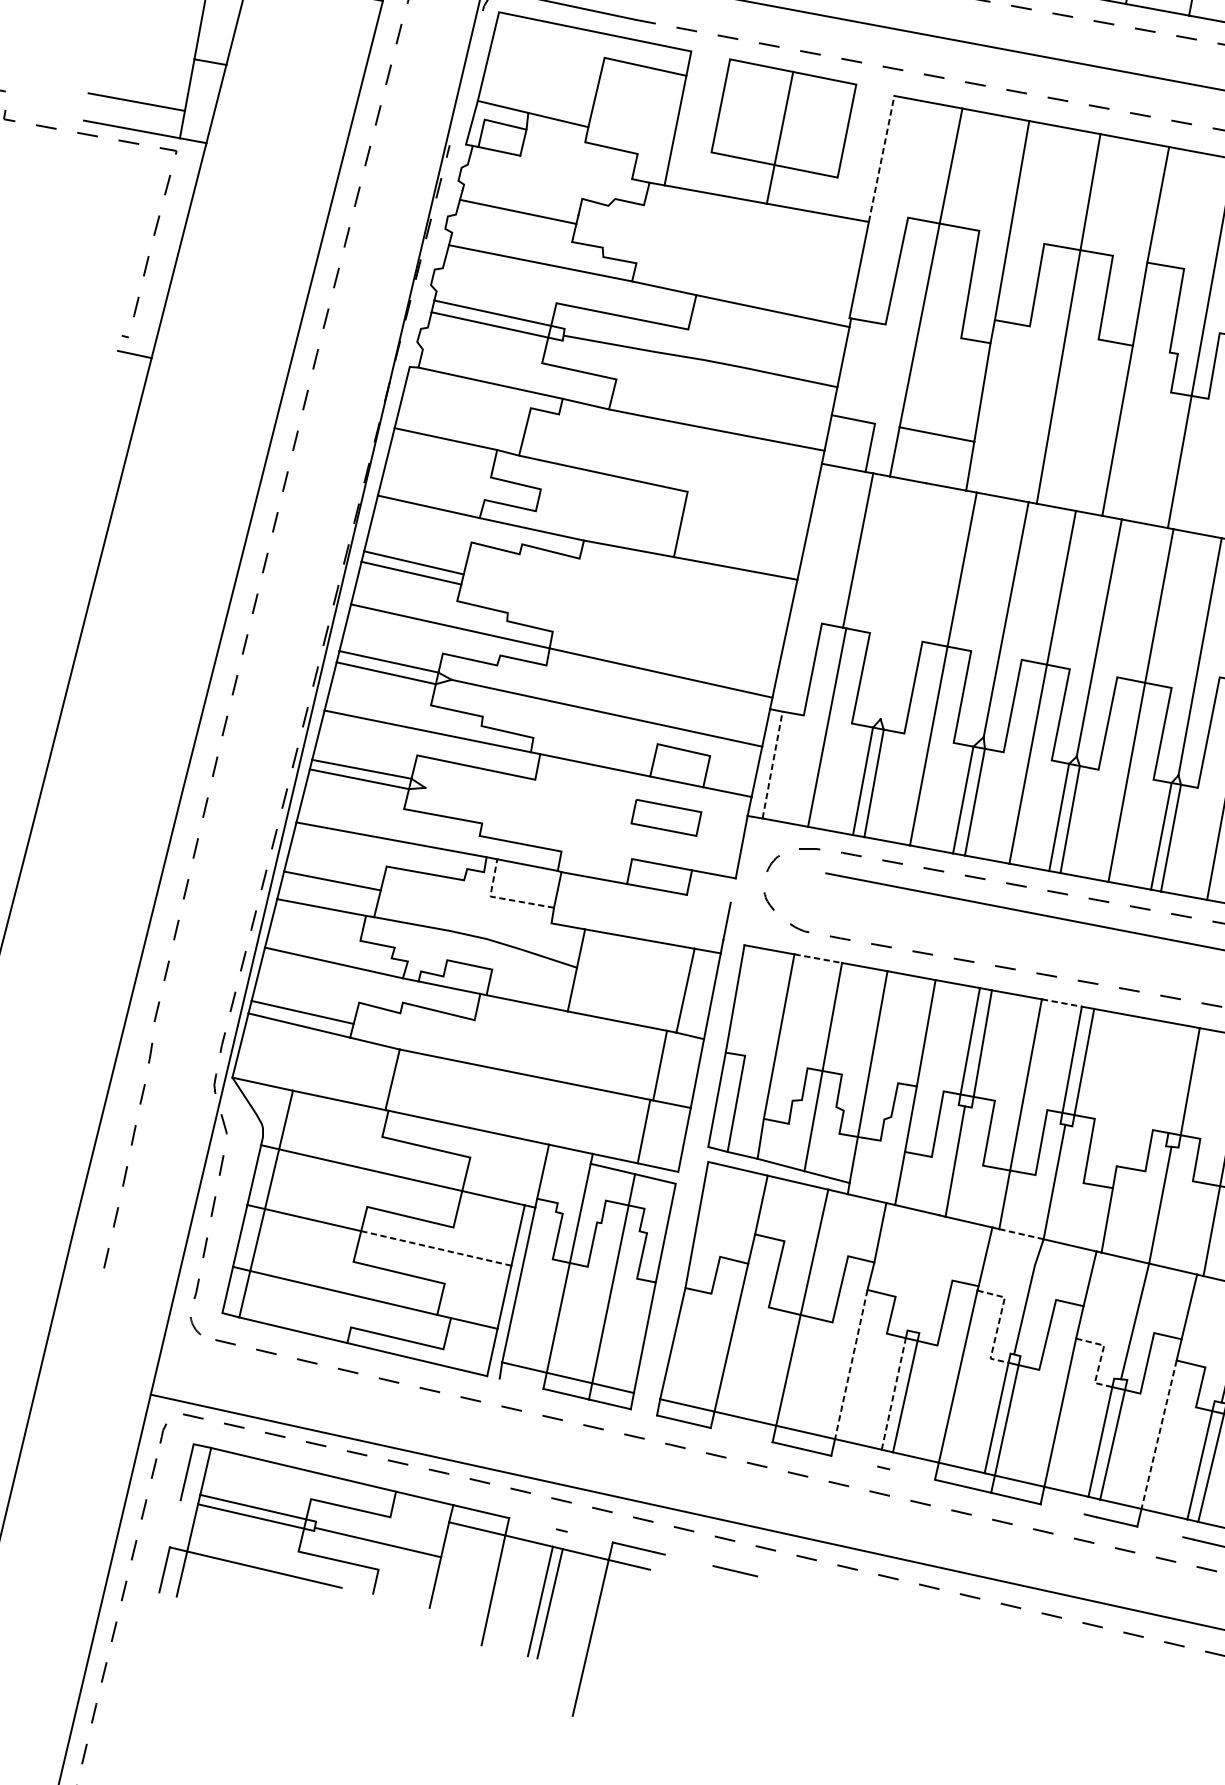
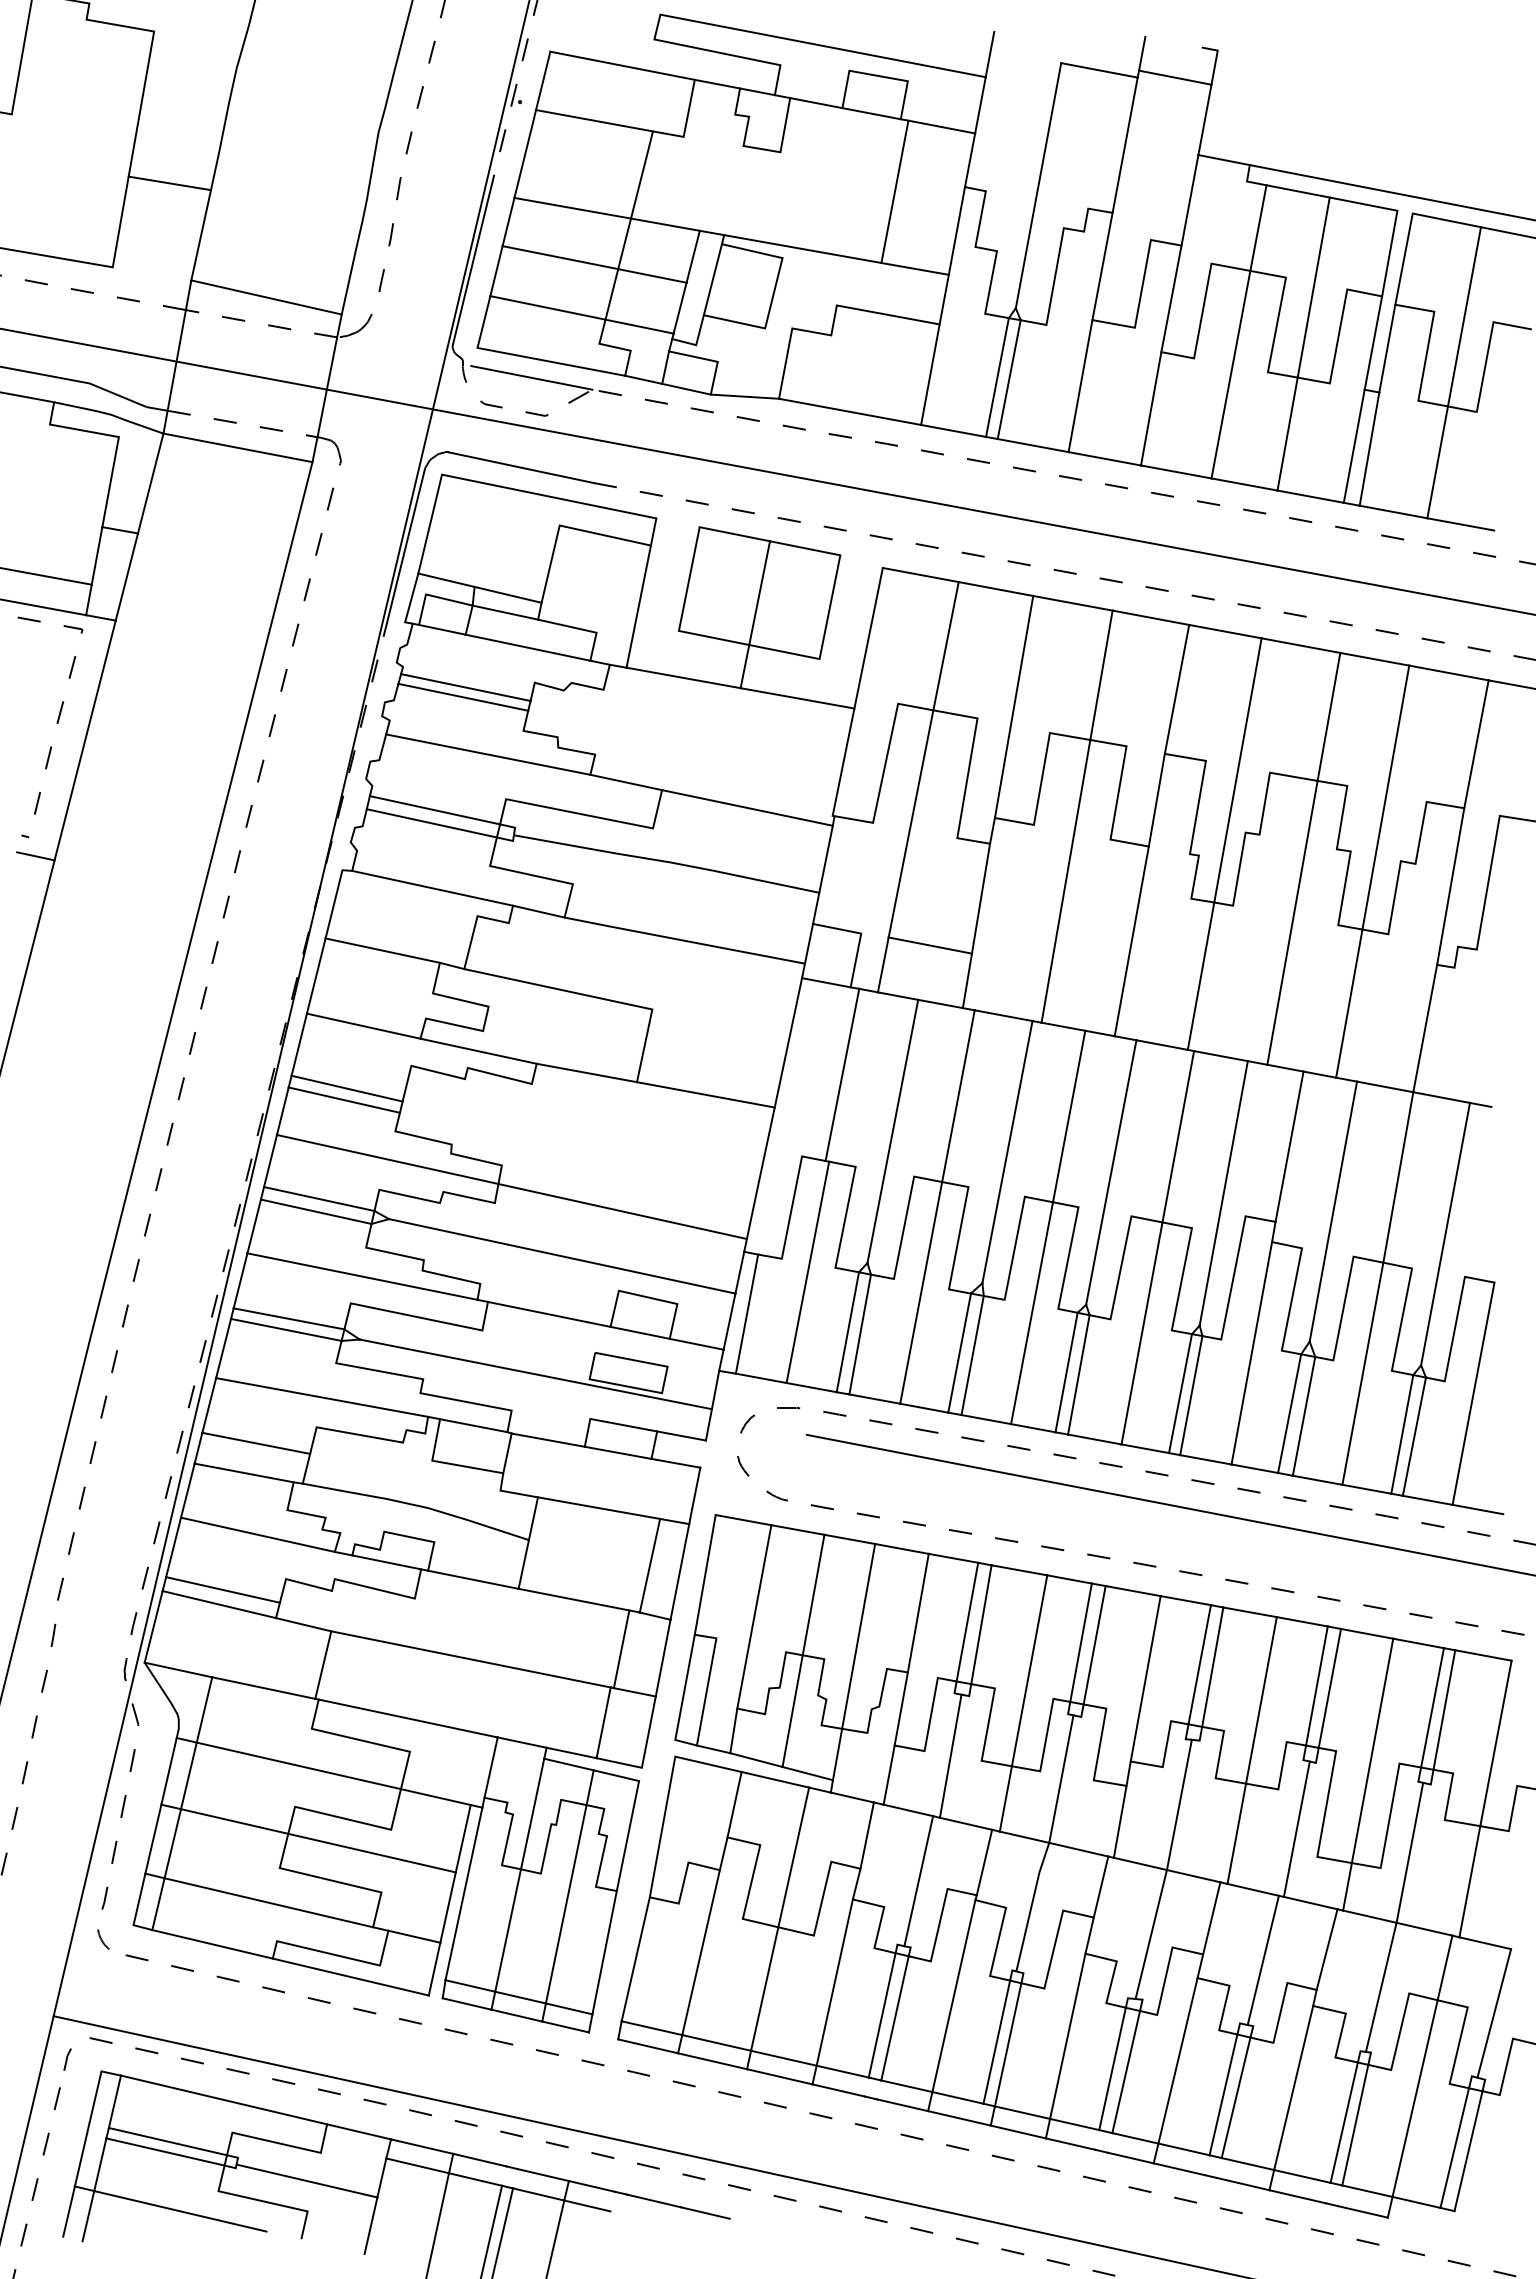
line: (466, 78) -> (405, 548), added
line: (556, 135) -> (505, 612), added
line: (881, 159) -> (868, 638), dashed -> solid
line: (575, 167) -> (527, 647), added
line: (520, 203) -> (465, 687), added
line: (903, 600) -> (892, 1130), added
line: (773, 765) -> (747, 1314), dashed -> solid
line: (582, 819) -> (535, 1374), added
line: (708, 898) -> (675, 1462), added
line: (502, 899) -> (445, 1463), dashed -> solid
line: (817, 959) -> (797, 1530), dashed -> solid
line: (1061, 1003) -> (1069, 1579), dashed -> solid
line: (1178, 1079) -> (1199, 1664), added
line: (1129, 1091) -> (1145, 1678), added
line: (1022, 1234) -> (1025, 1837), dashed -> solid
line: (436, 1248) -> (372, 1853), dashed -> solid
line: (926, 1273) -> (918, 1881), added
line: (999, 1323) -> (999, 1936), dashed -> solid
line: (1101, 1359) -> (1113, 1976), dashed -> solid
line: (851, 1365) -> (834, 1983), dashed -> solid
line: (521, 1383) -> (466, 2003), added
line: (894, 1394) -> (882, 2015), dashed -> solid
line: (741, 1435) -> (712, 2061), added
line: (1158, 1435) -> (1177, 2061), dashed -> solid
line: (854, 1461) -> (838, 2090), added
line: (912, 1474) -> (902, 2105), added
line: (1061, 1508) -> (1069, 2143), added
line: (174, 1523) -> (80, 2159), added
line: (532, 1523) -> (479, 2159), added
line: (1159, 1532) -> (1178, 2169), added
line: (589, 1537) -> (542, 2175), added
line: (688, 1559) -> (653, 2200), added

